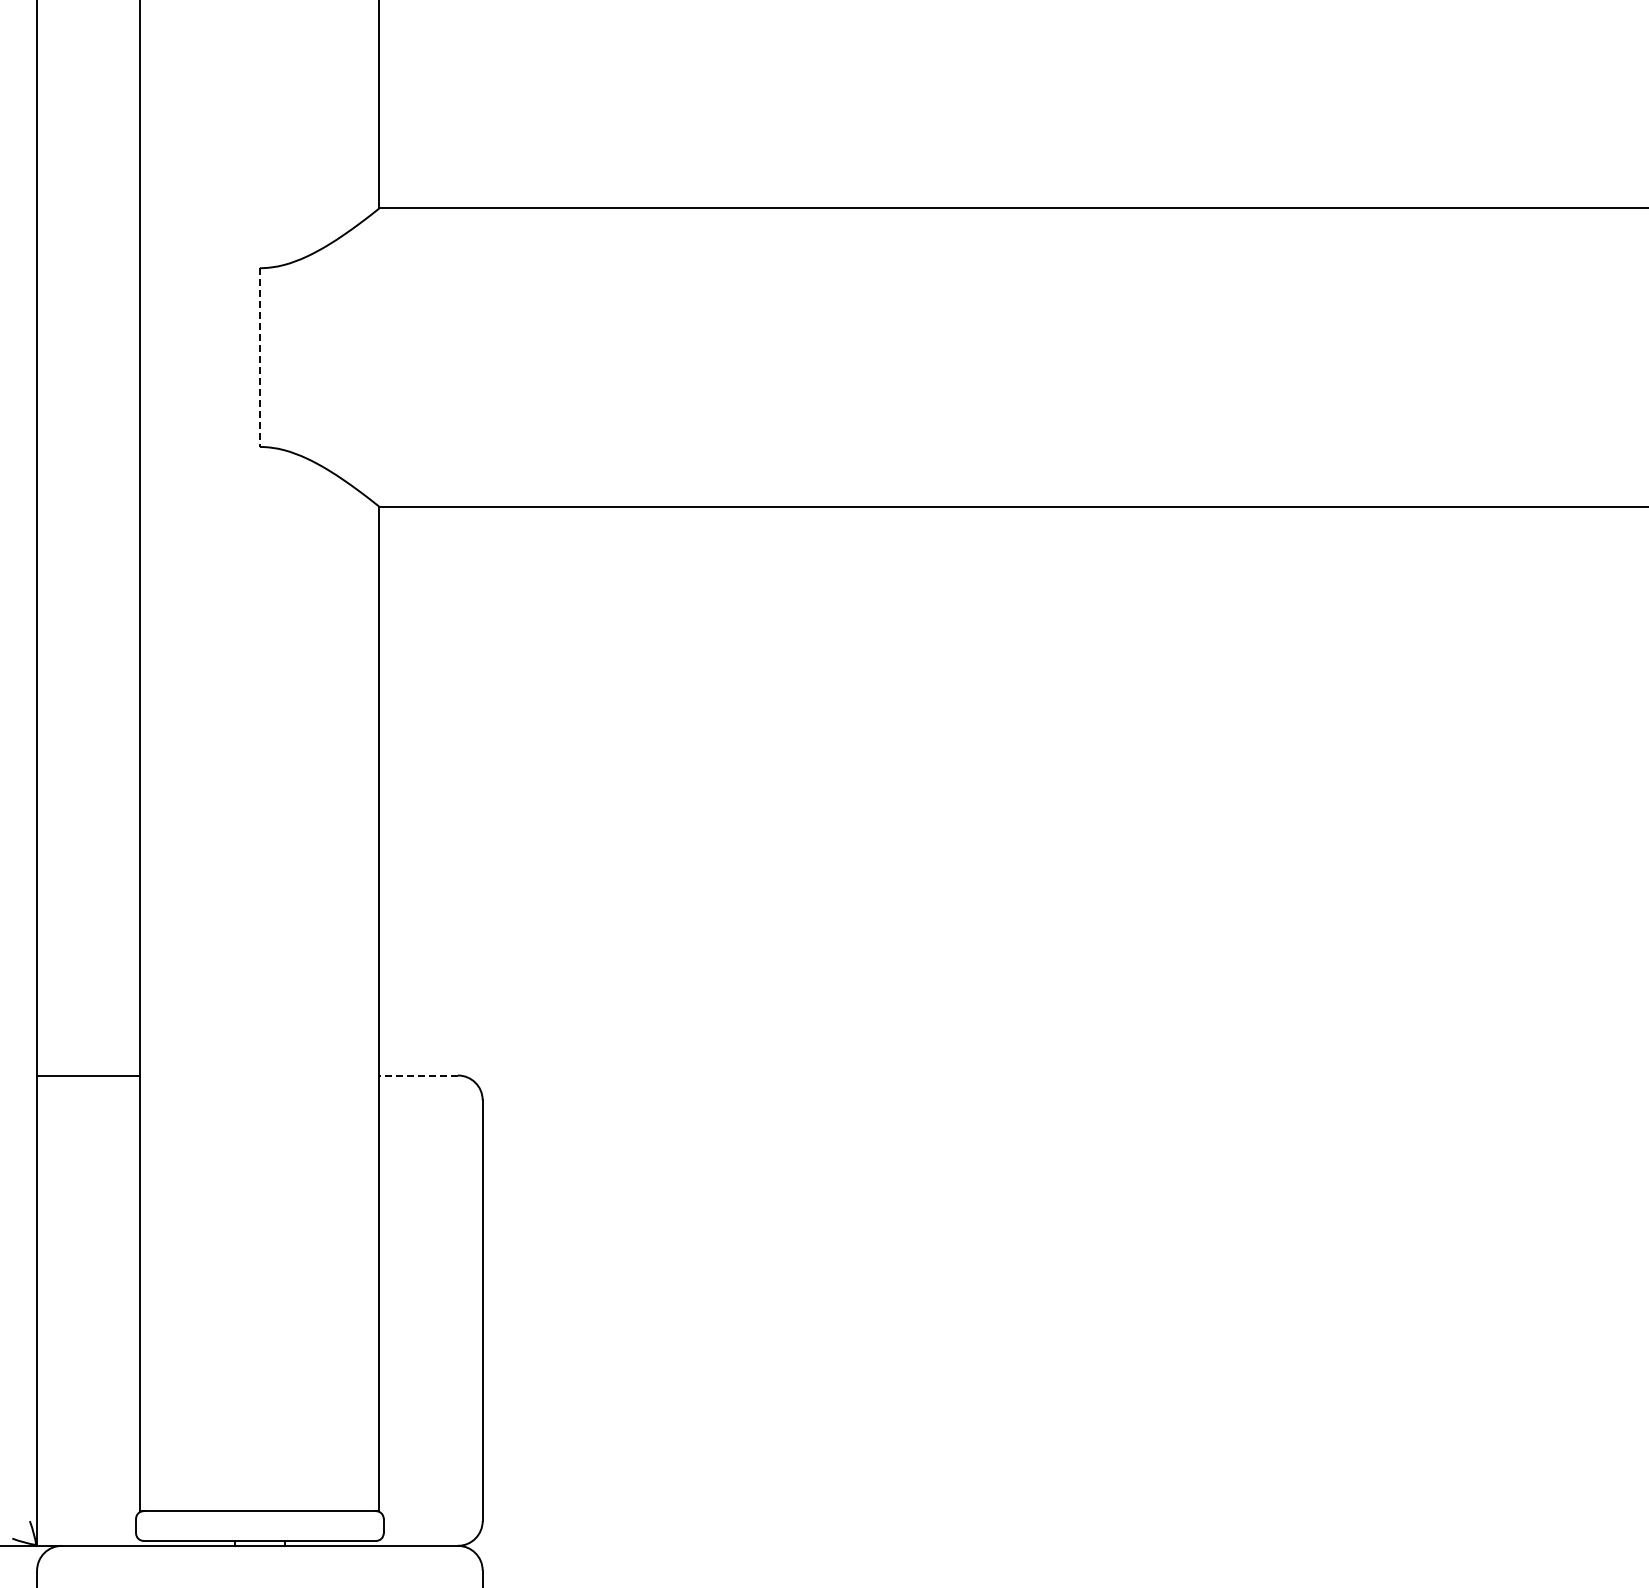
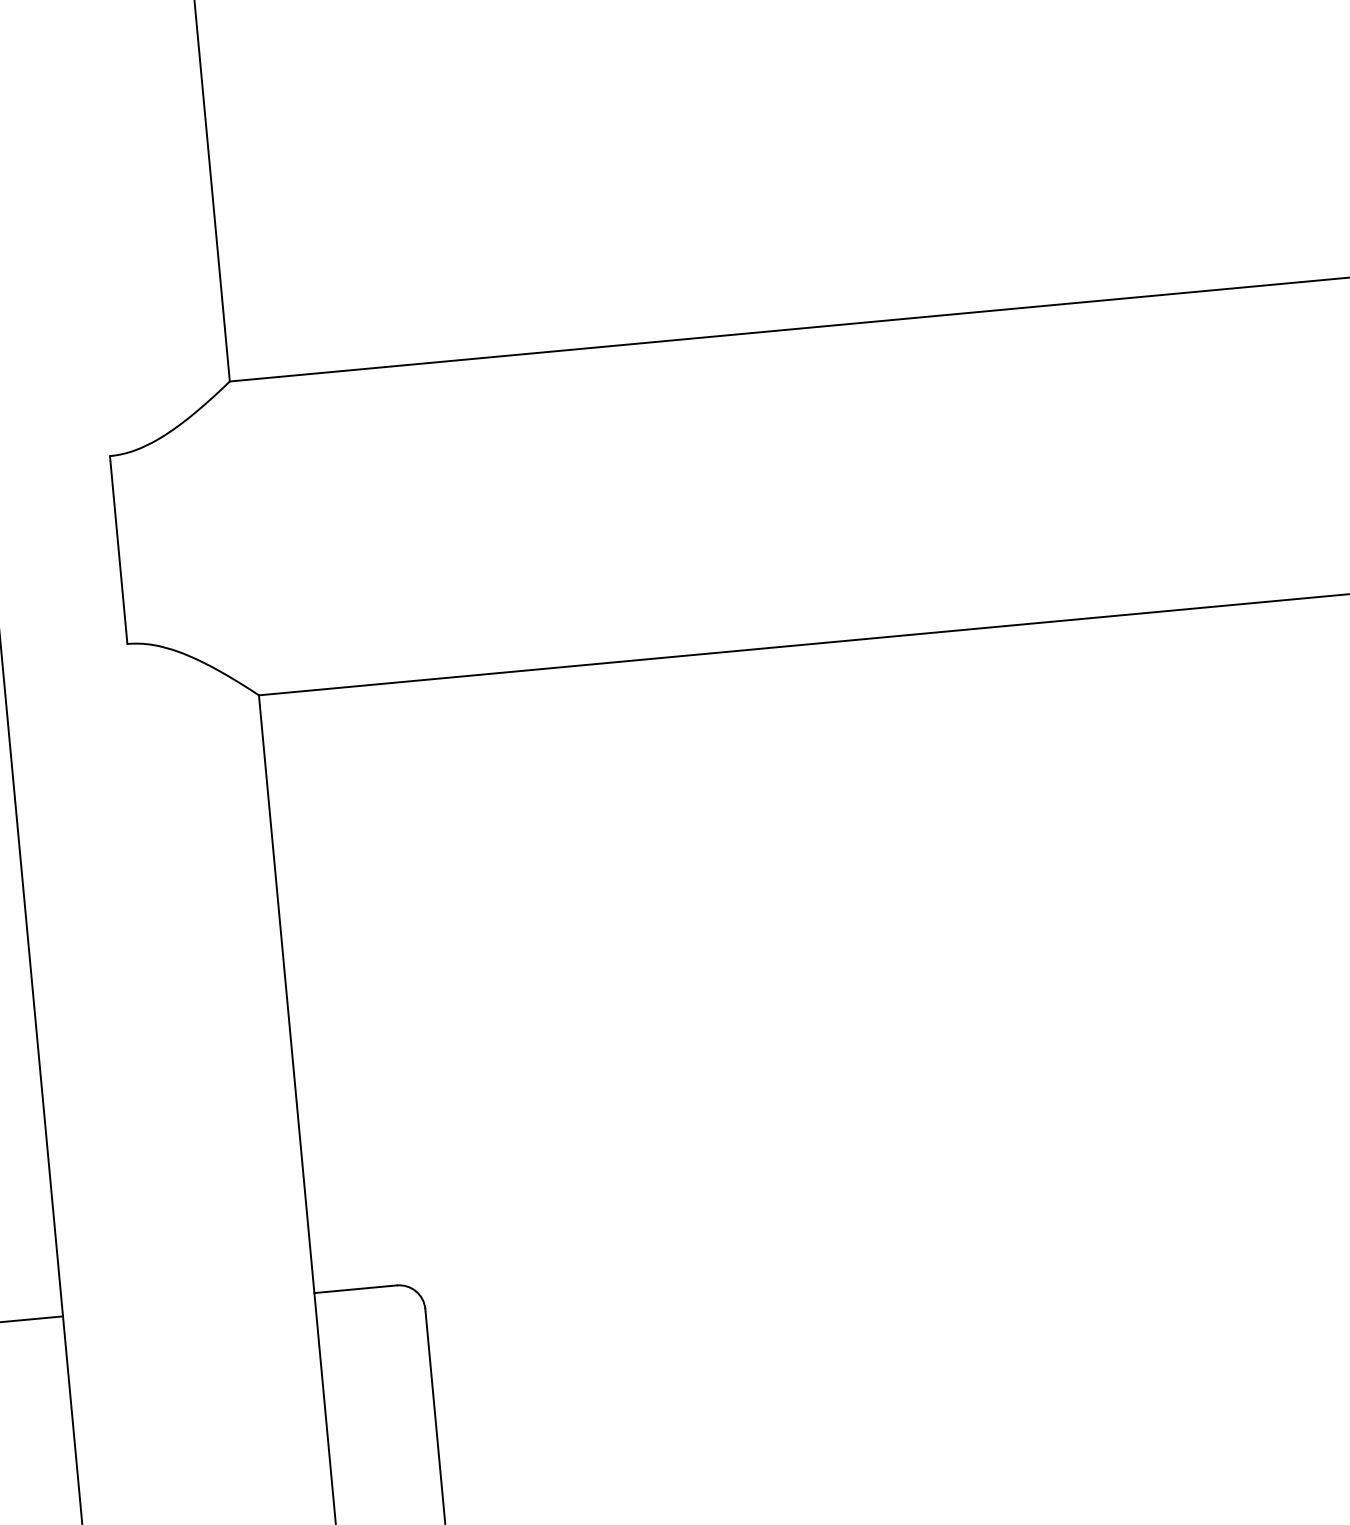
line: (259, 358) -> (118, 551), dashed -> solid
line: (418, 1075) -> (355, 1289), dashed -> solid

